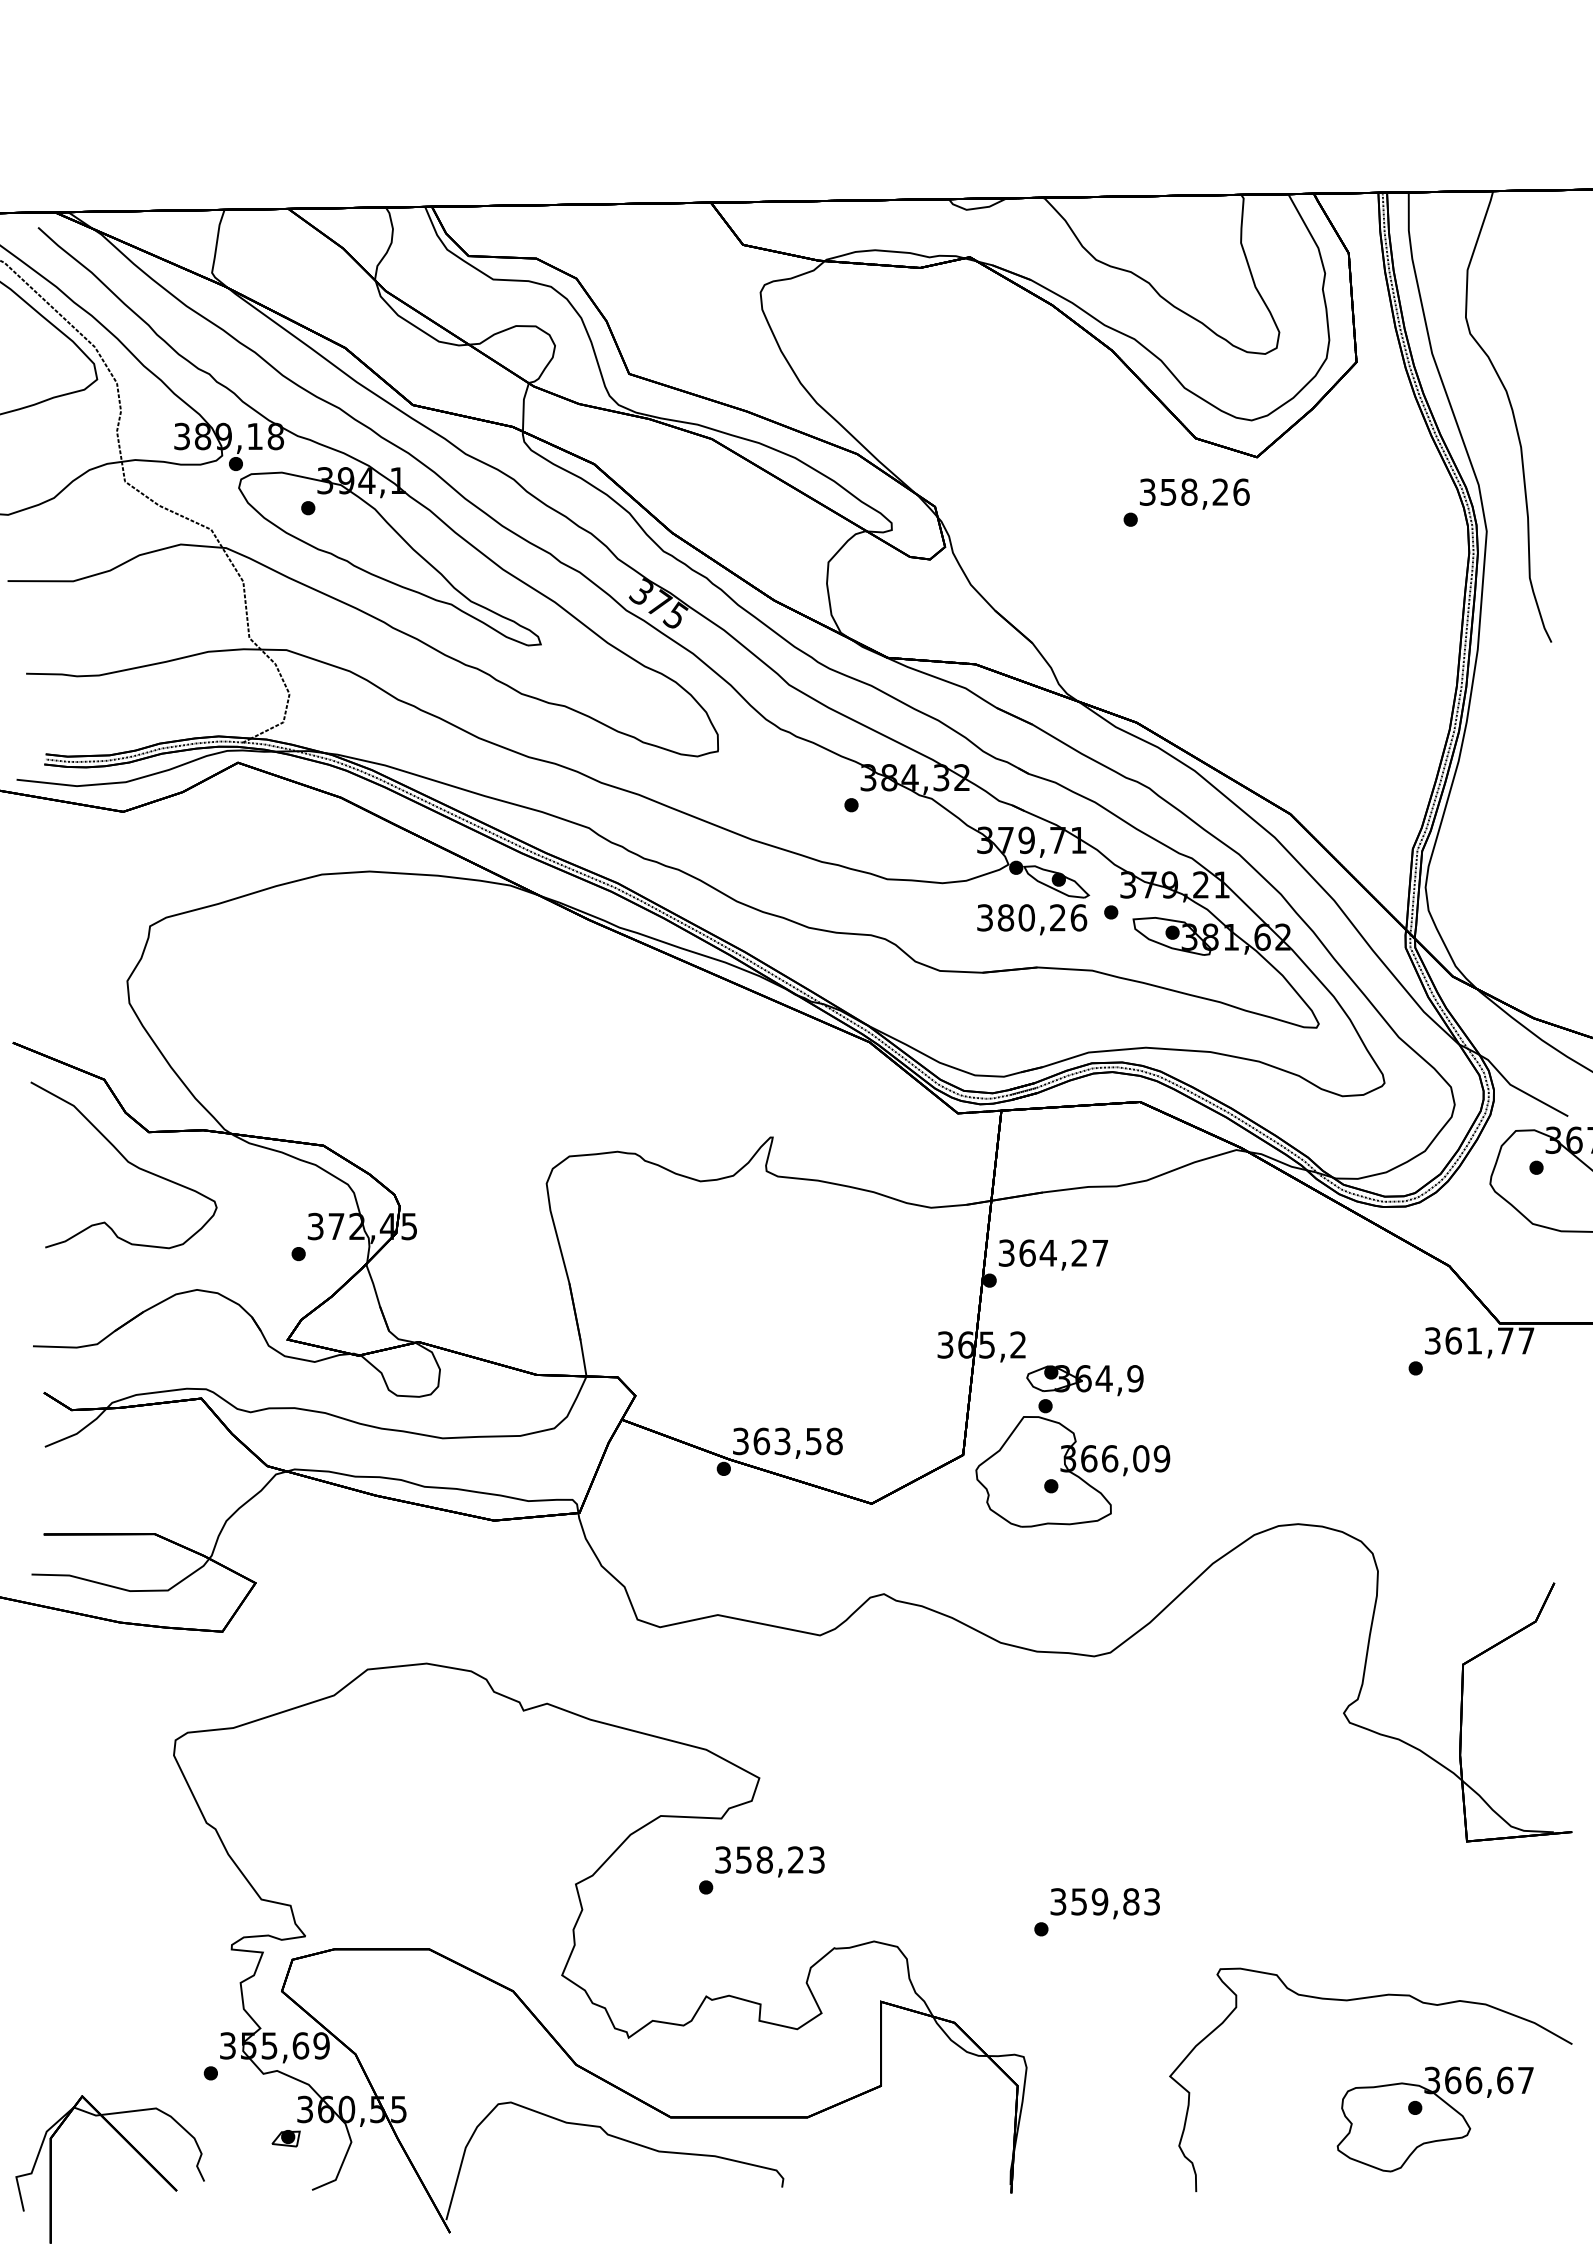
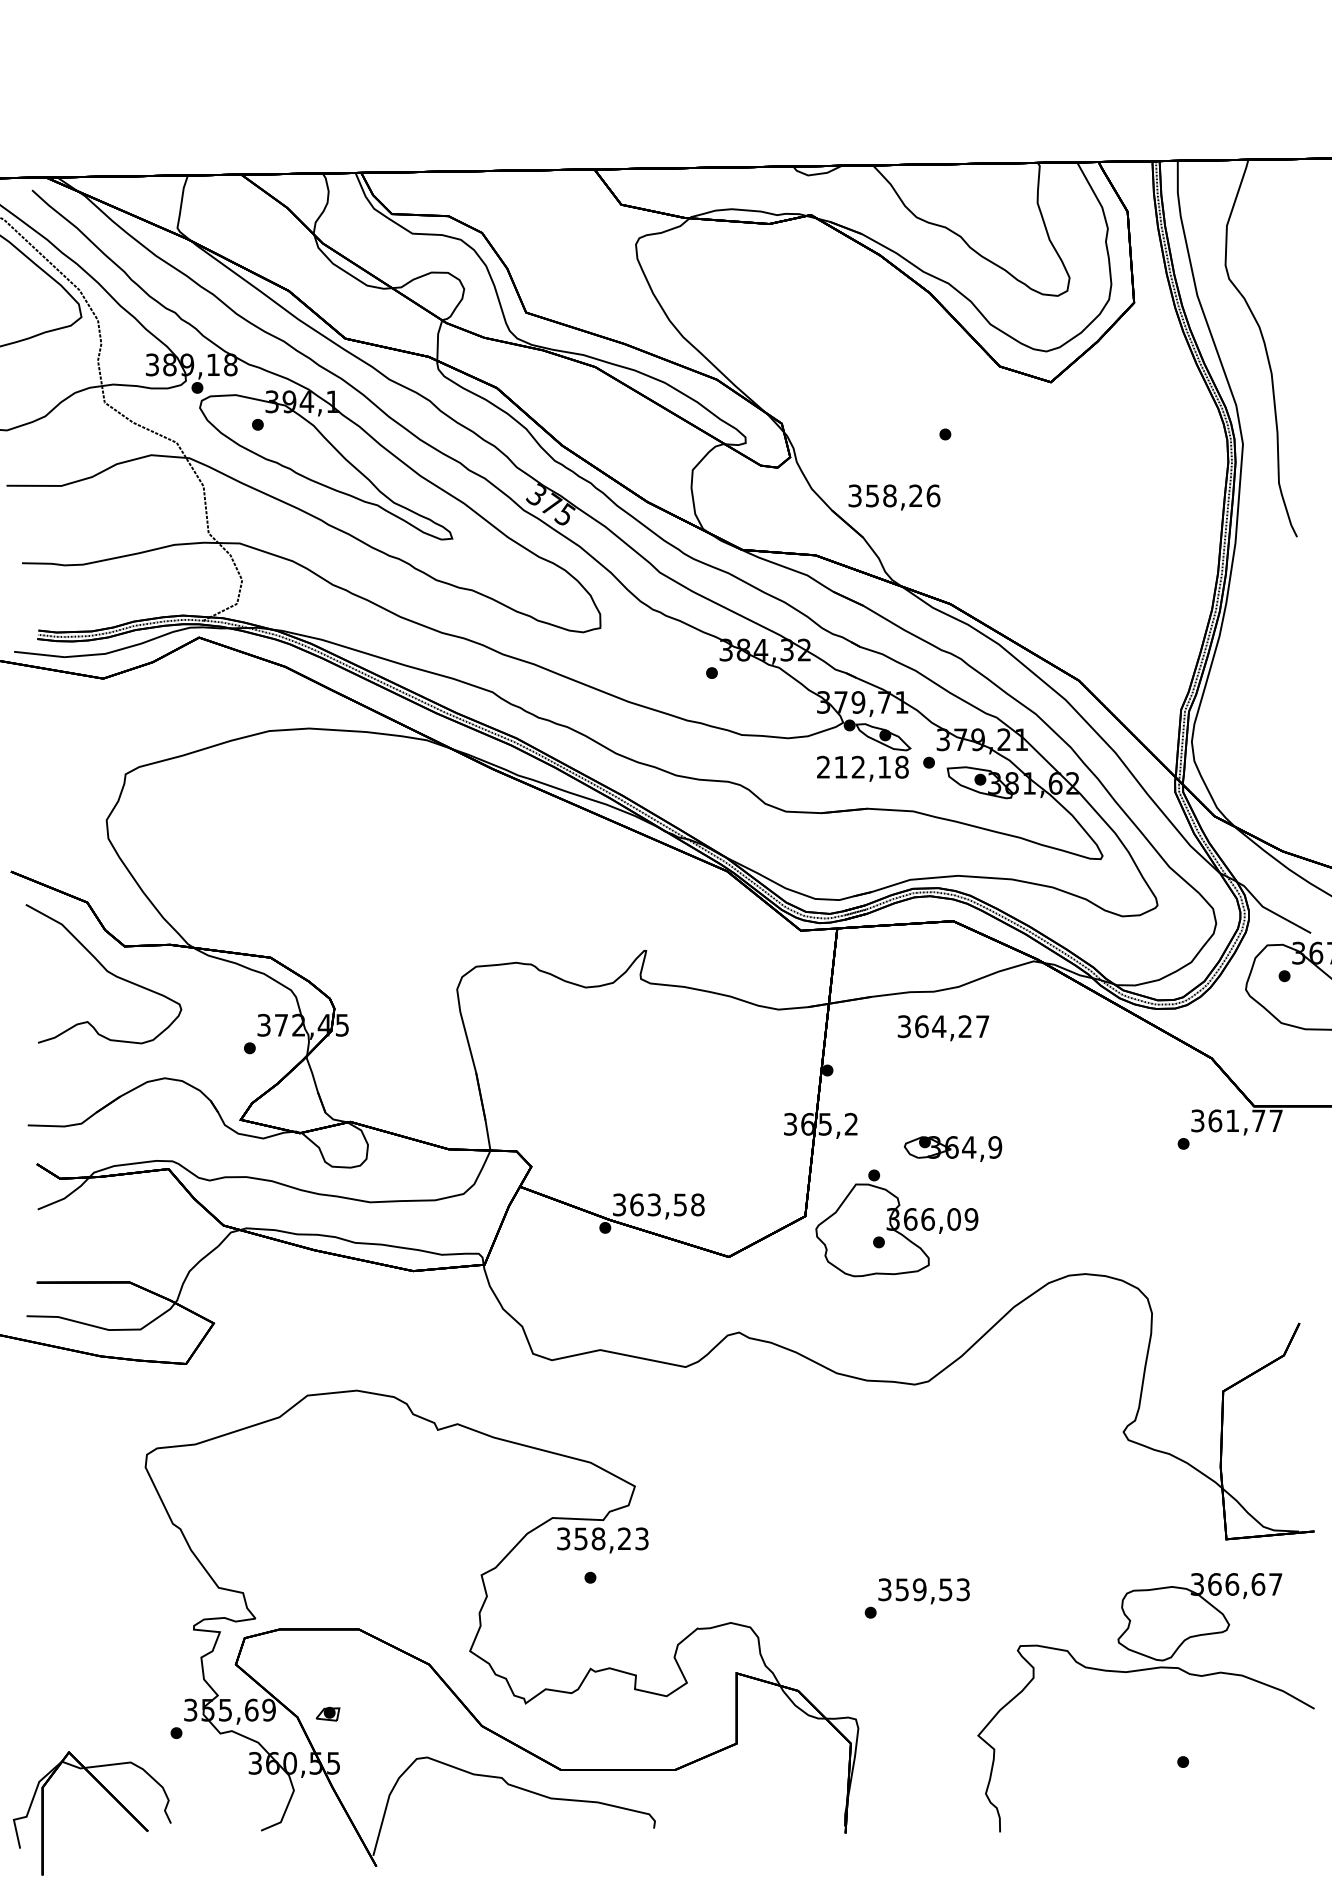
text: (1194, 493) -> (894, 496), moved
text: (1032, 917) -> (863, 766), 380,26 -> 212,18
text: (1053, 1254) -> (943, 1027), moved
part: (1084, 1380) -> (952, 1148), moved
text: (769, 1861) -> (602, 1540), moved
text: (1131, 1901) -> (946, 1589), 359,83 -> 359,53
part: (1434, 2119) -> (1199, 1617), moved
part: (285, 2138) -> (327, 1714), moved

